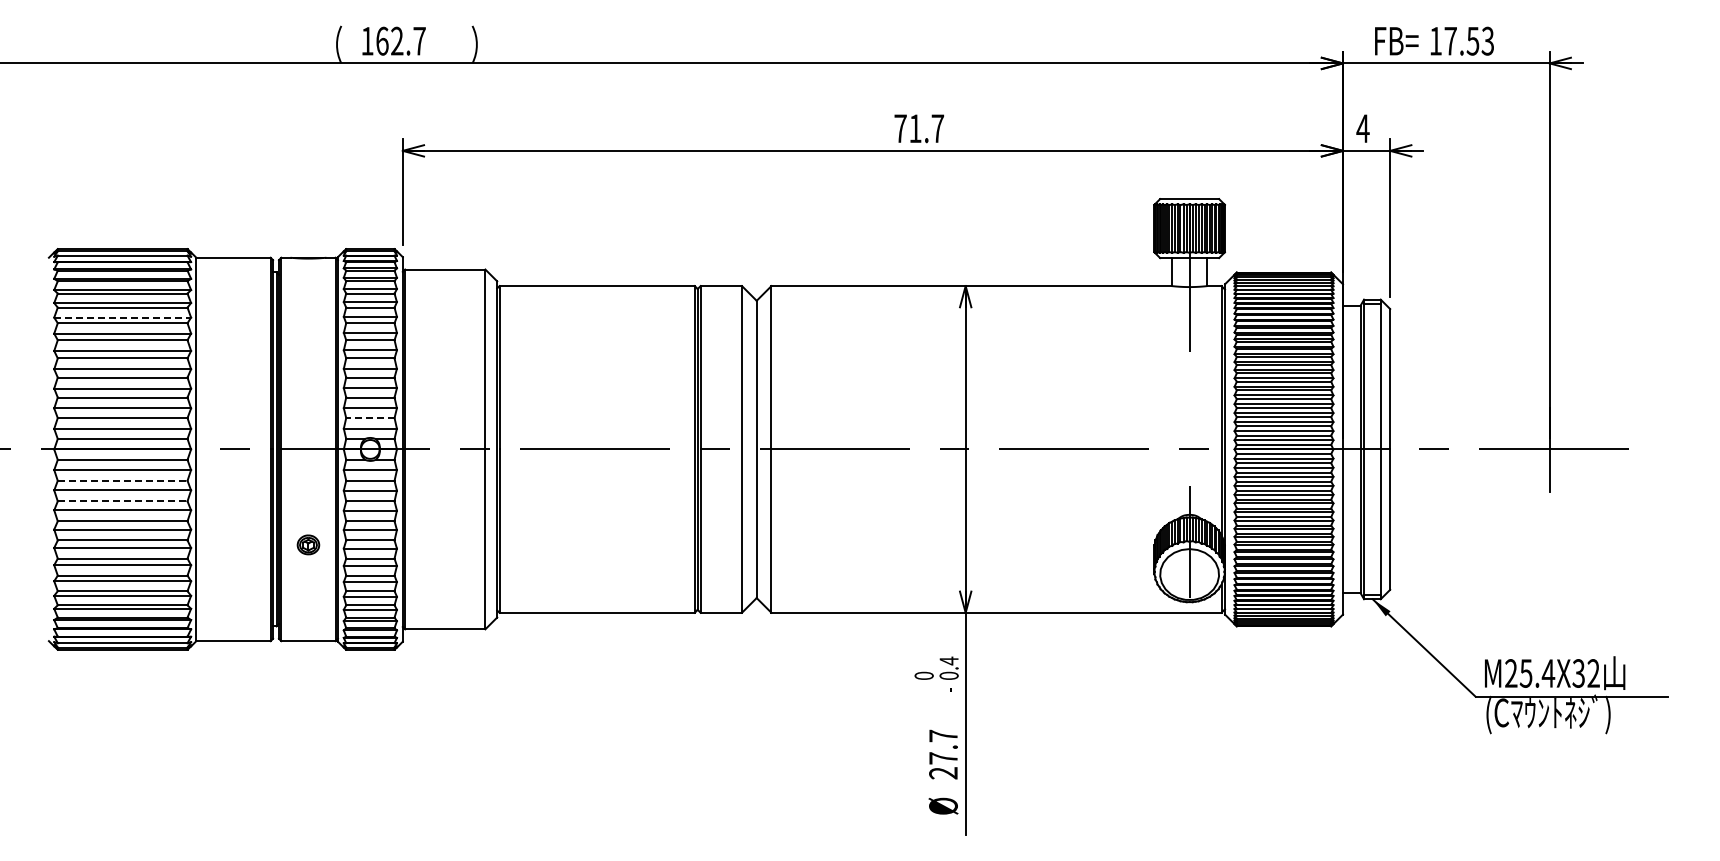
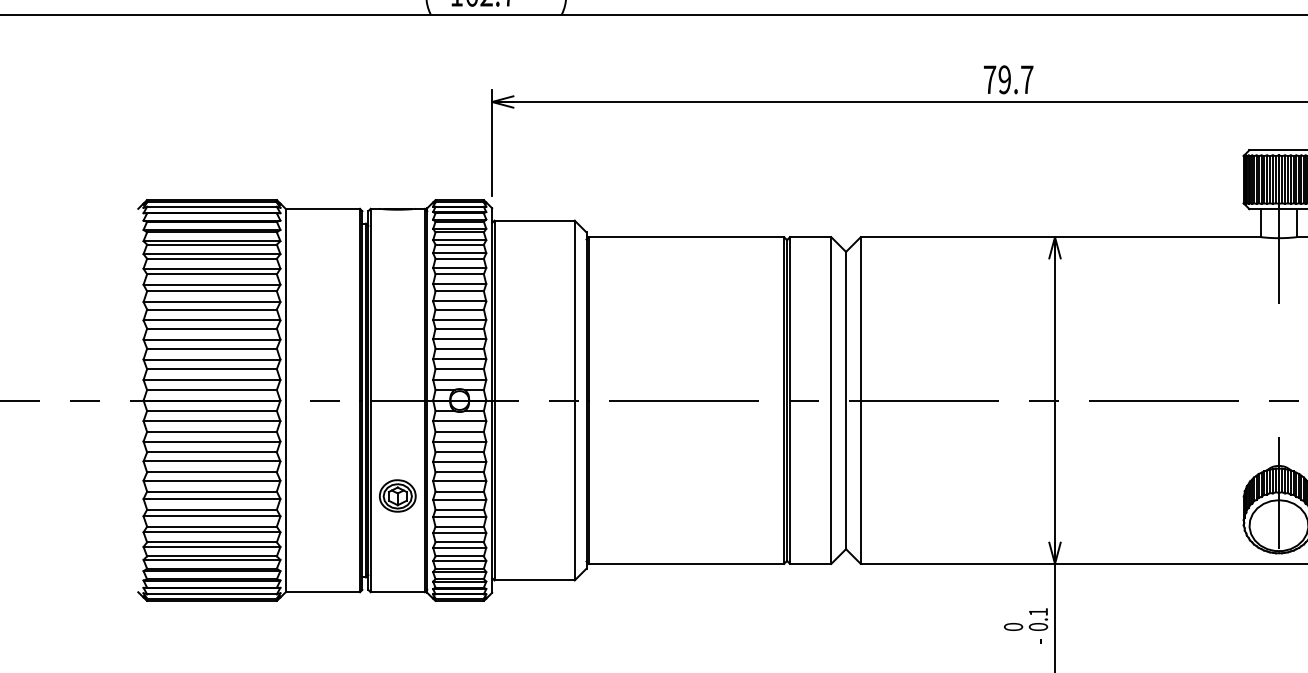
text: (915, 128) -> (1004, 79), 71.7 -> 79.7
line: (123, 317) -> (212, 268), dashed -> solid
line: (369, 418) -> (458, 369), dashed -> solid
line: (122, 480) -> (211, 431), dashed -> solid
line: (122, 501) -> (211, 452), dashed -> solid
part: (308, 544) -> (397, 495), size x1.67
text: (948, 660) -> (1037, 611), 0.4 -> 0.1

